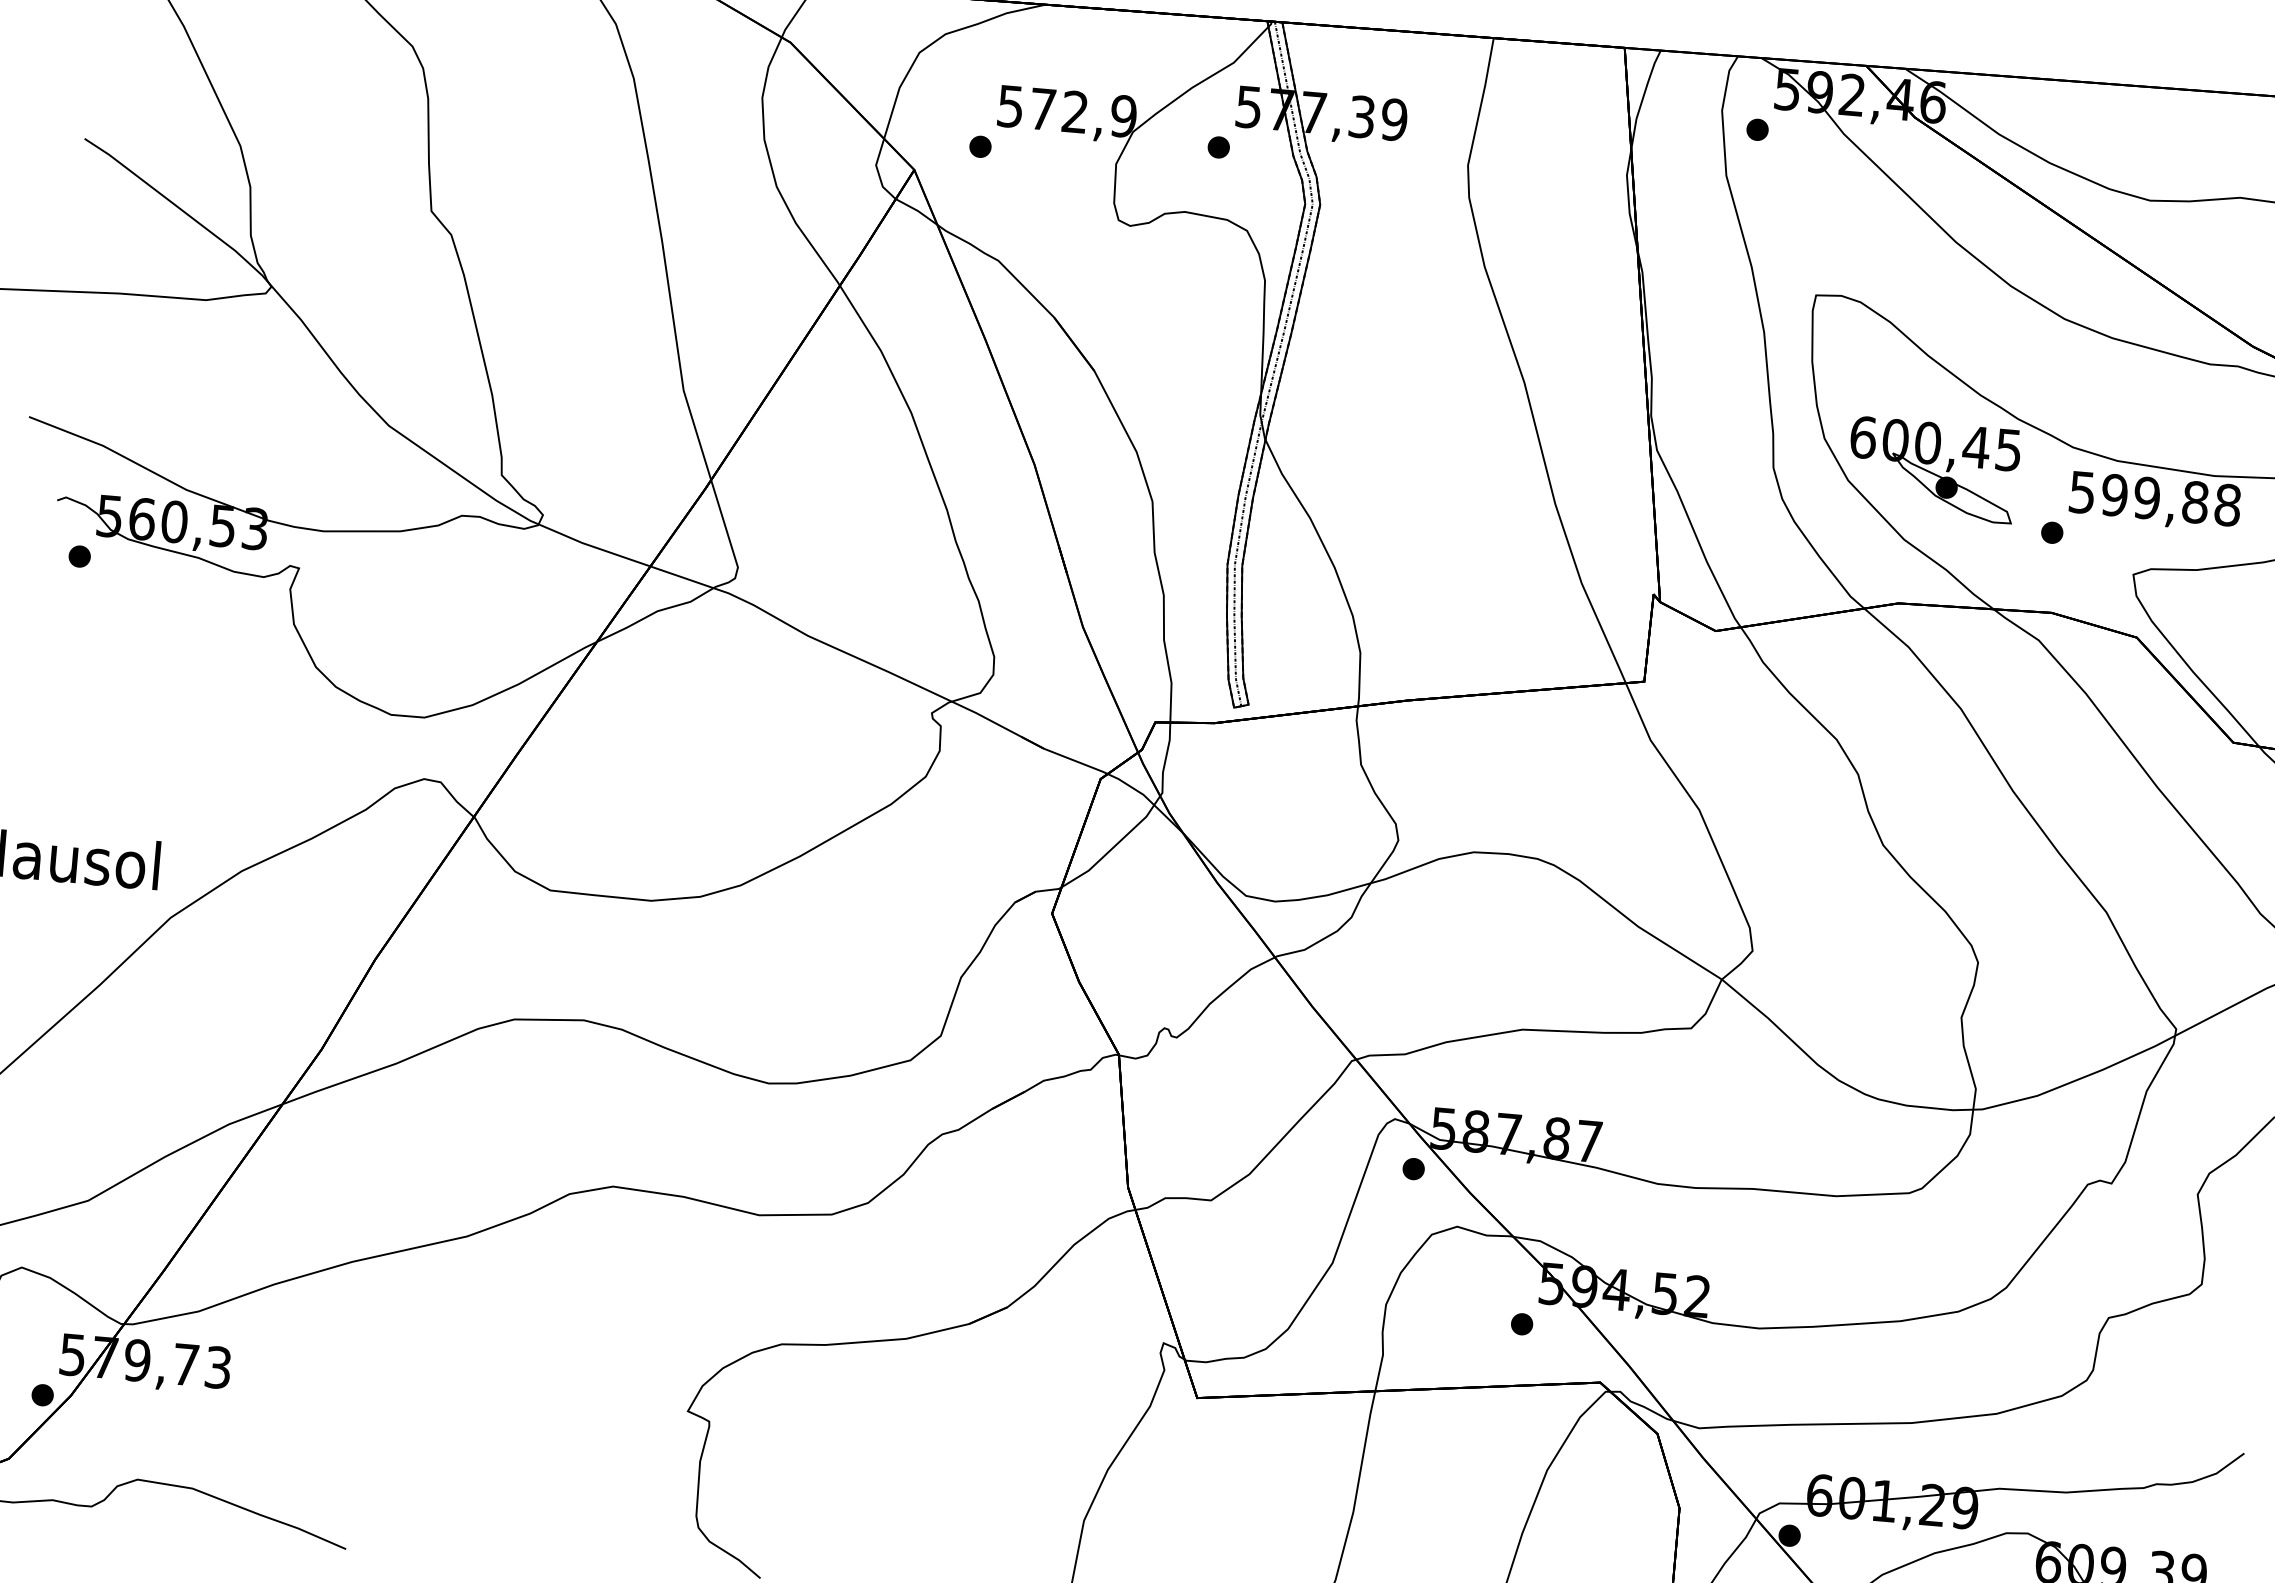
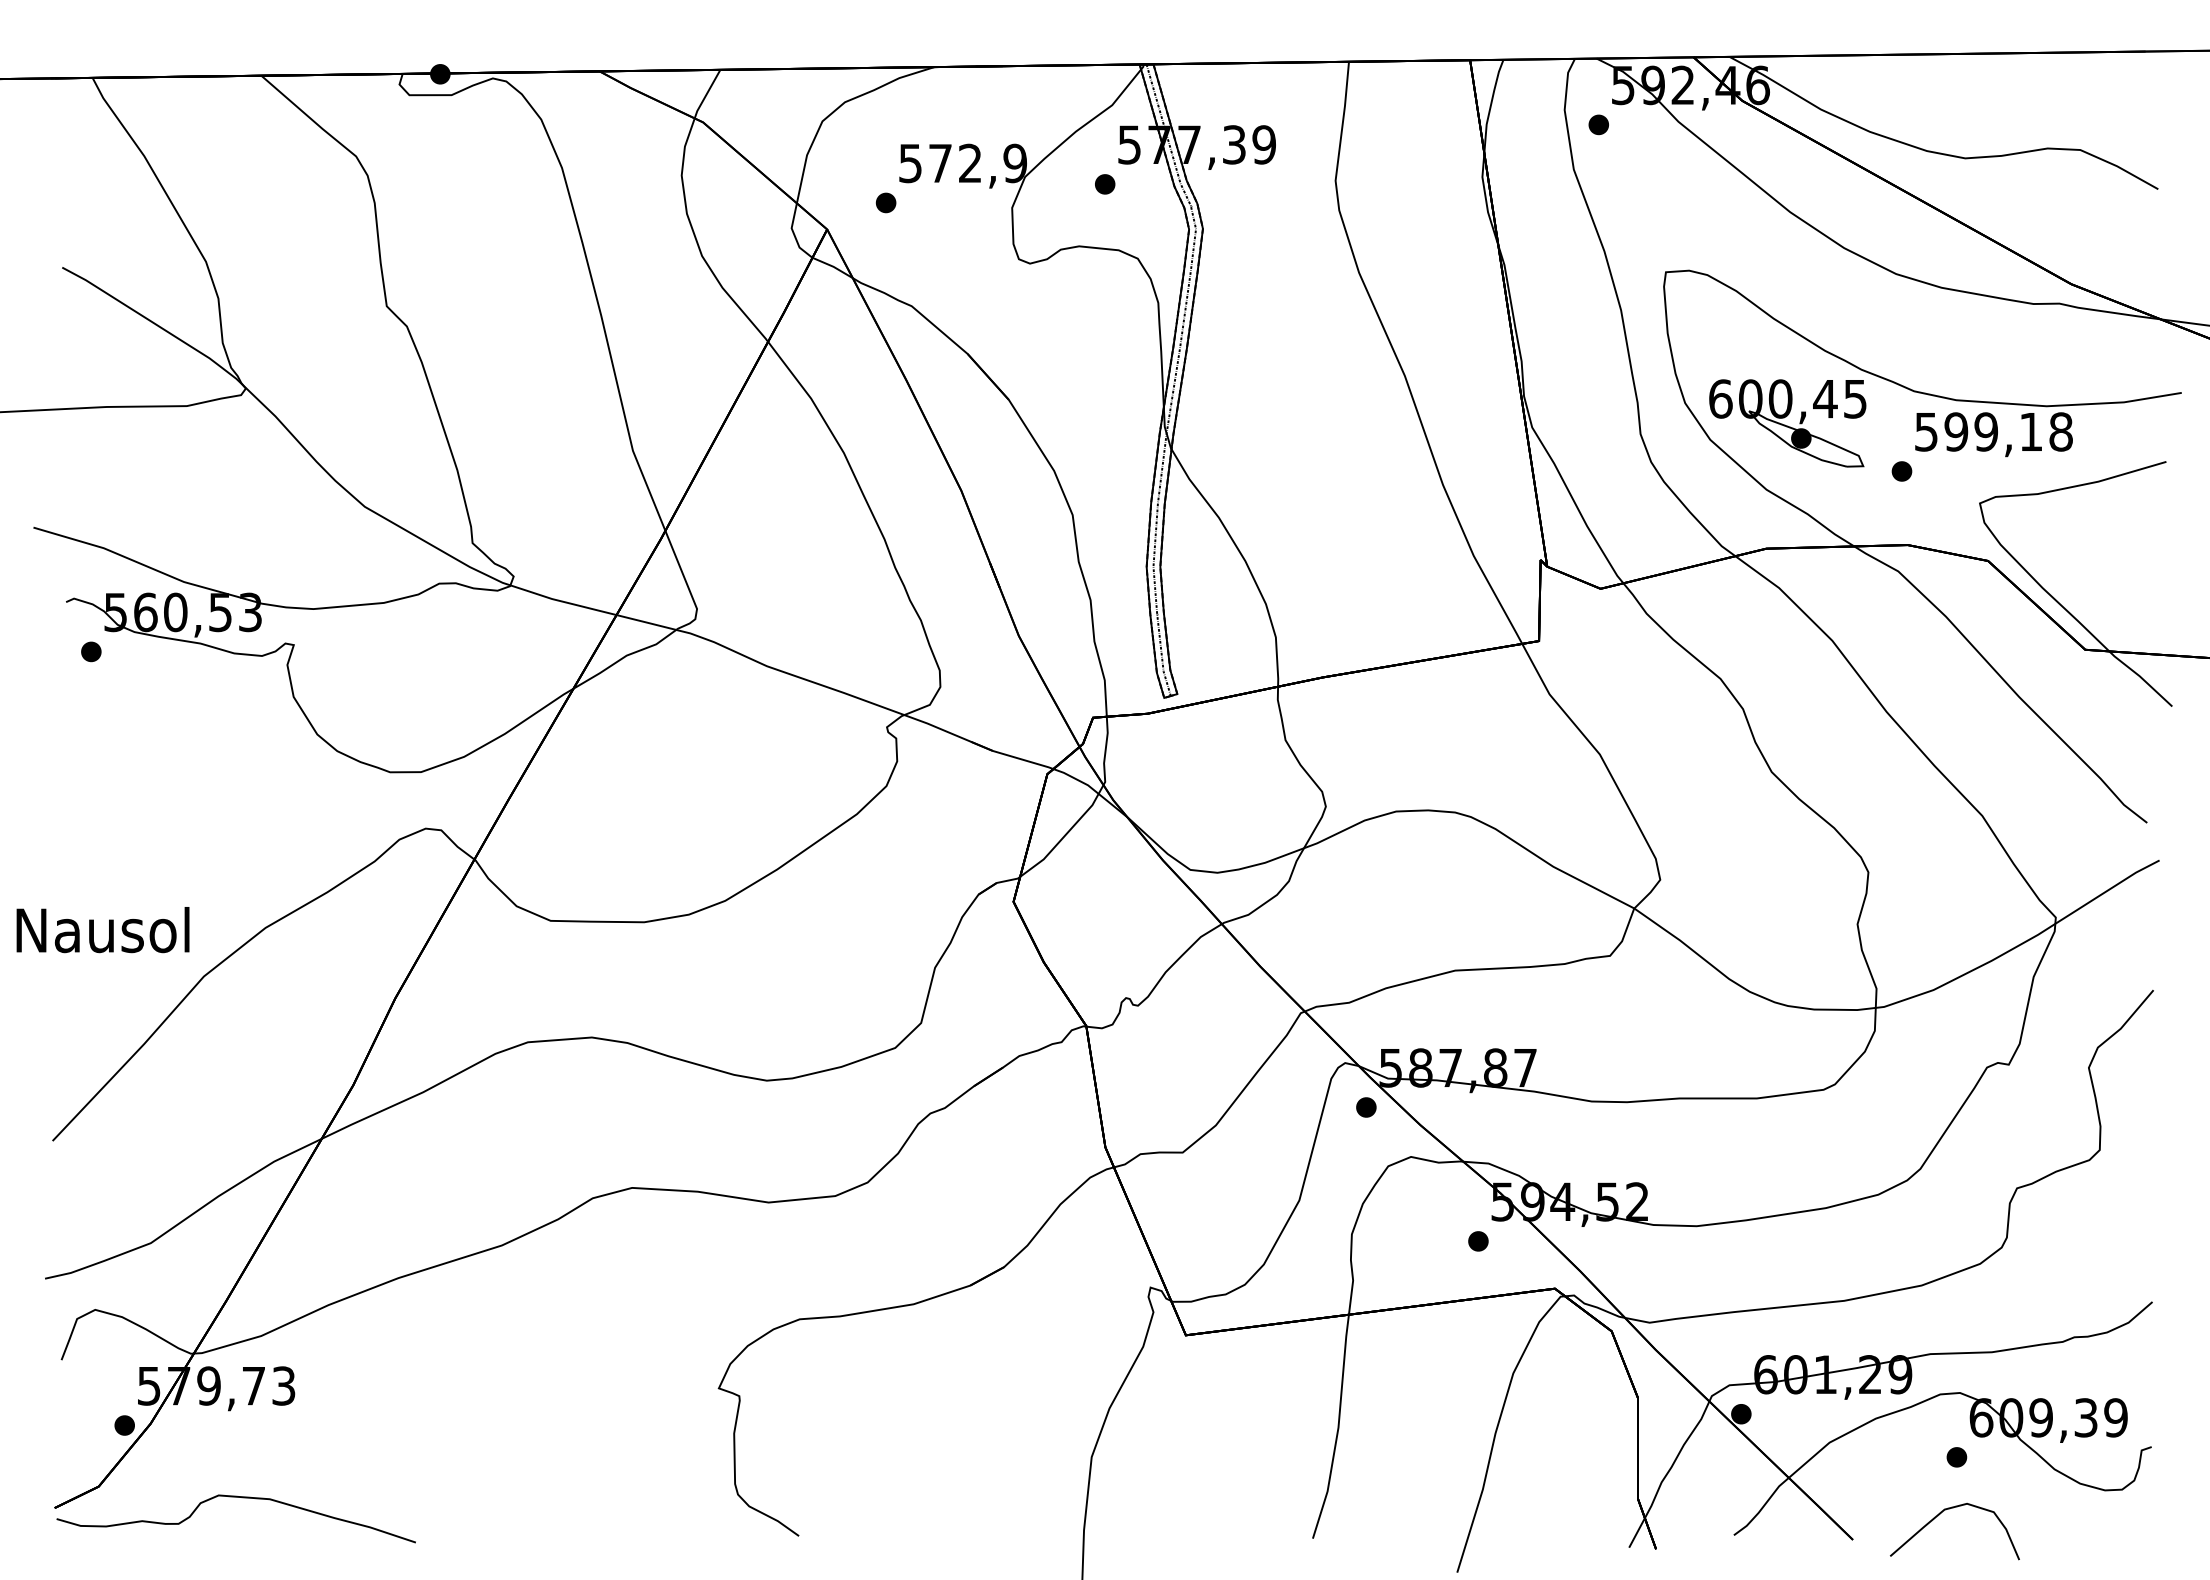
text: (2194, 501) -> (2030, 431), 599,88 -> 599,18

